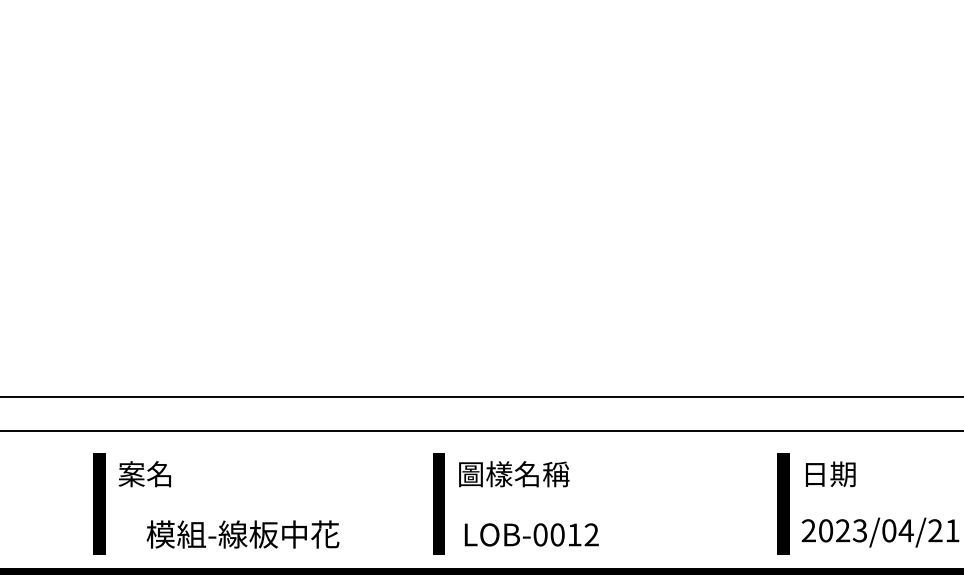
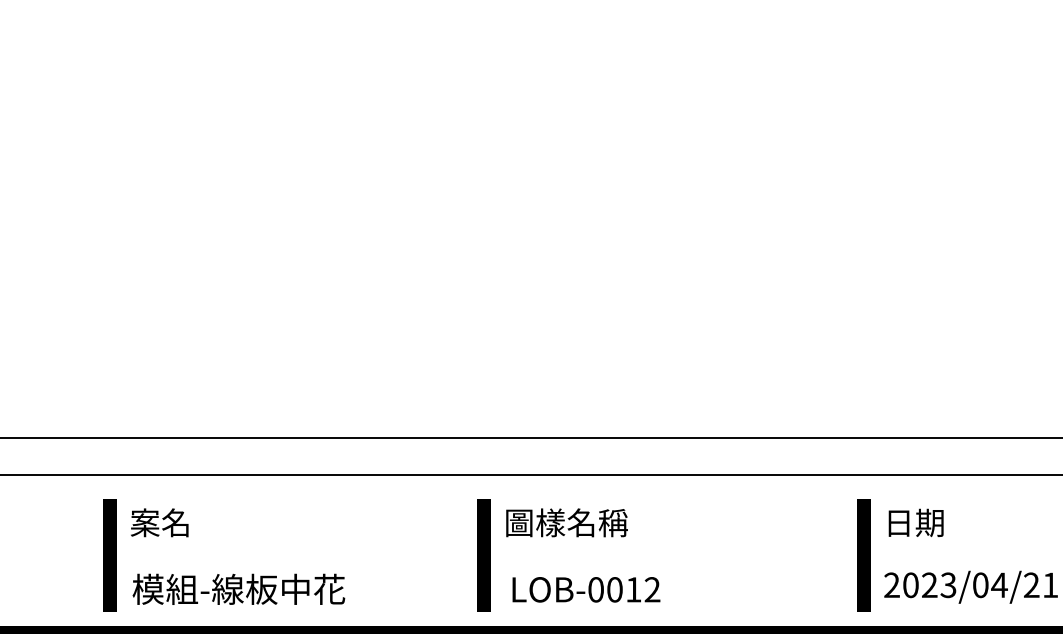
text: (242, 533) -> (238, 588), moved

